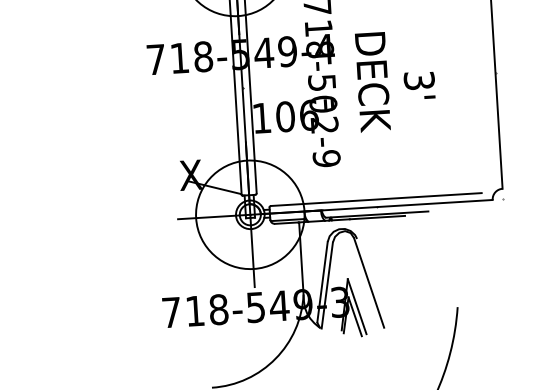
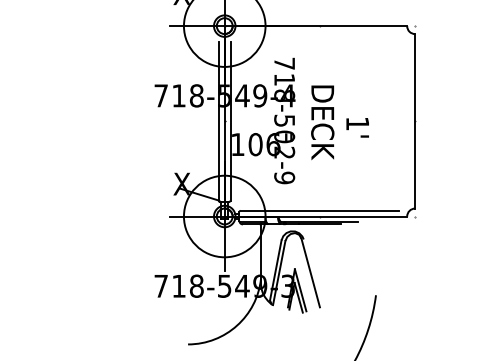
text: (419, 80) -> (357, 123), 3' -> 1'

